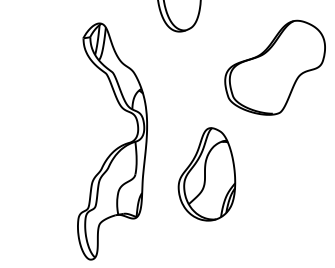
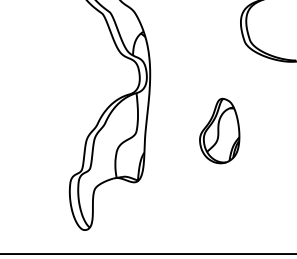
part: (206, 174) -> (219, 131), size x0.6

